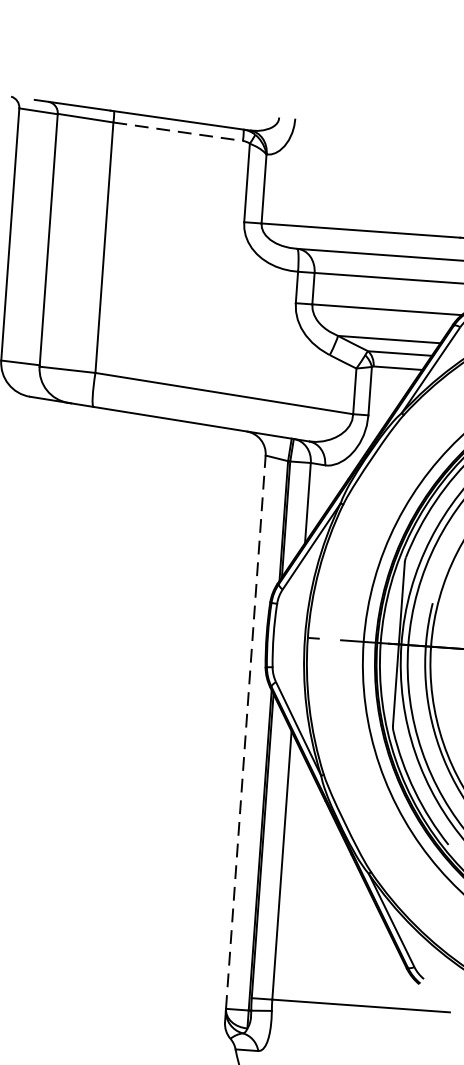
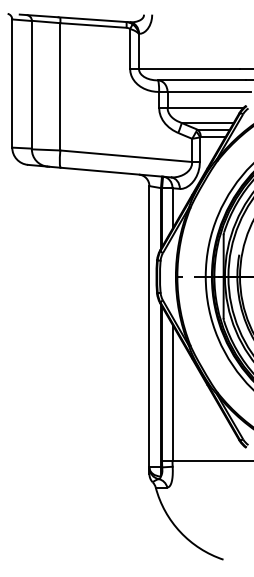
line: (178, 131) -> (93, 25), dashed -> solid
line: (246, 731) -> (149, 326), dashed -> solid

